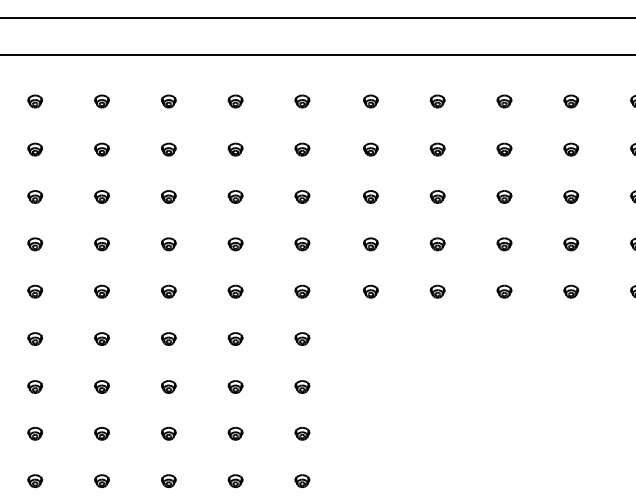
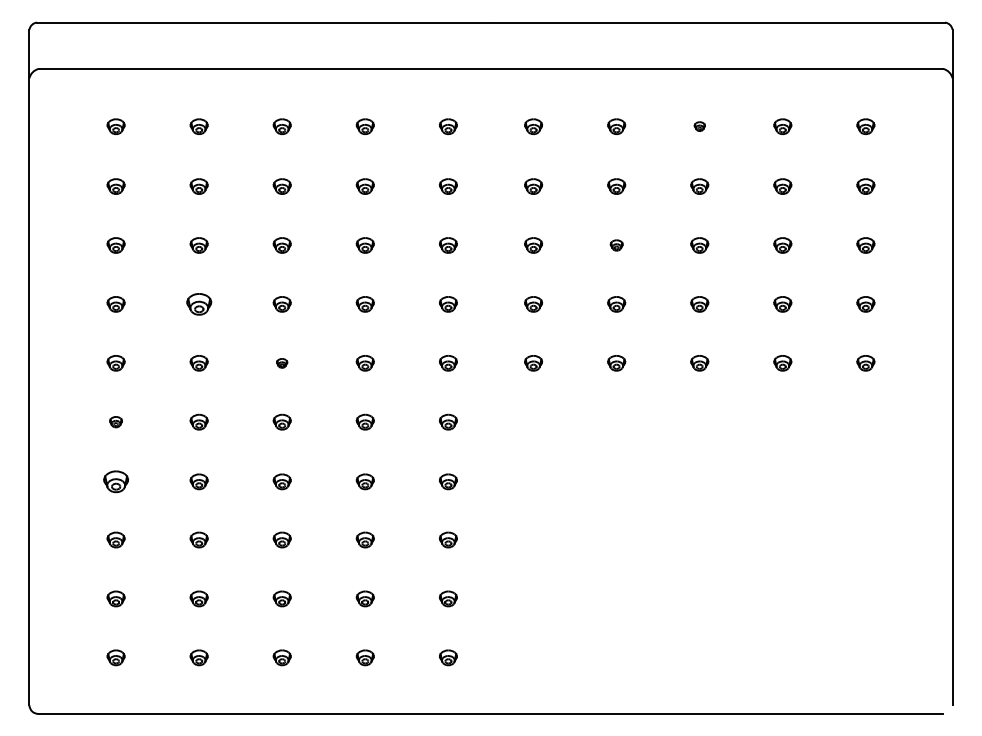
part: (504, 101) -> (699, 126), size x0.6
part: (437, 197) -> (616, 245), size x0.7
part: (101, 244) -> (198, 304), size x1.4
part: (168, 291) -> (281, 363), size x0.6
part: (34, 338) -> (115, 421), size x0.7
part: (34, 386) -> (115, 481), size x1.4

